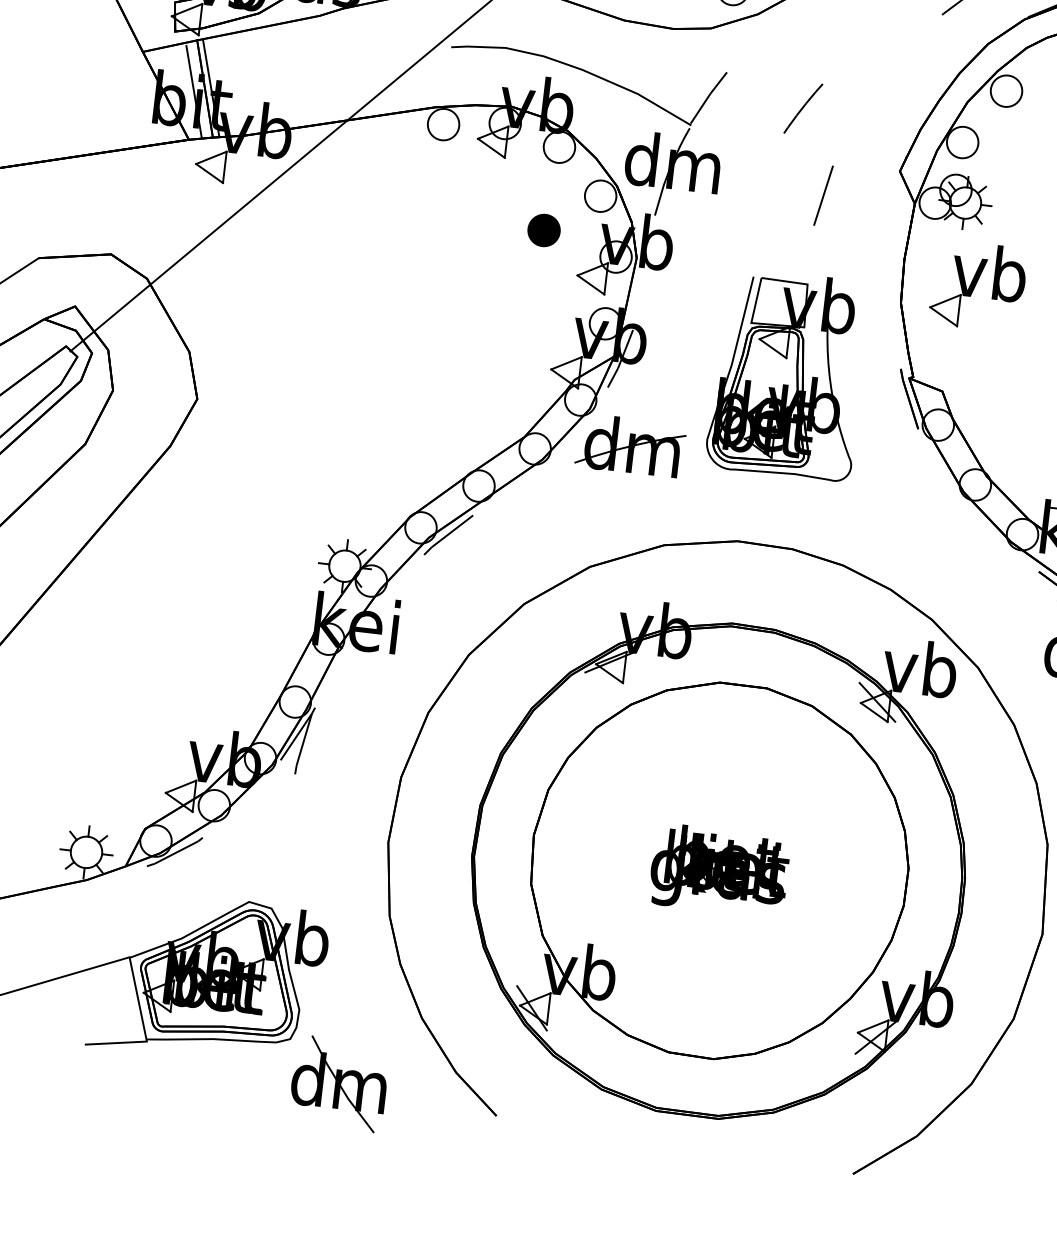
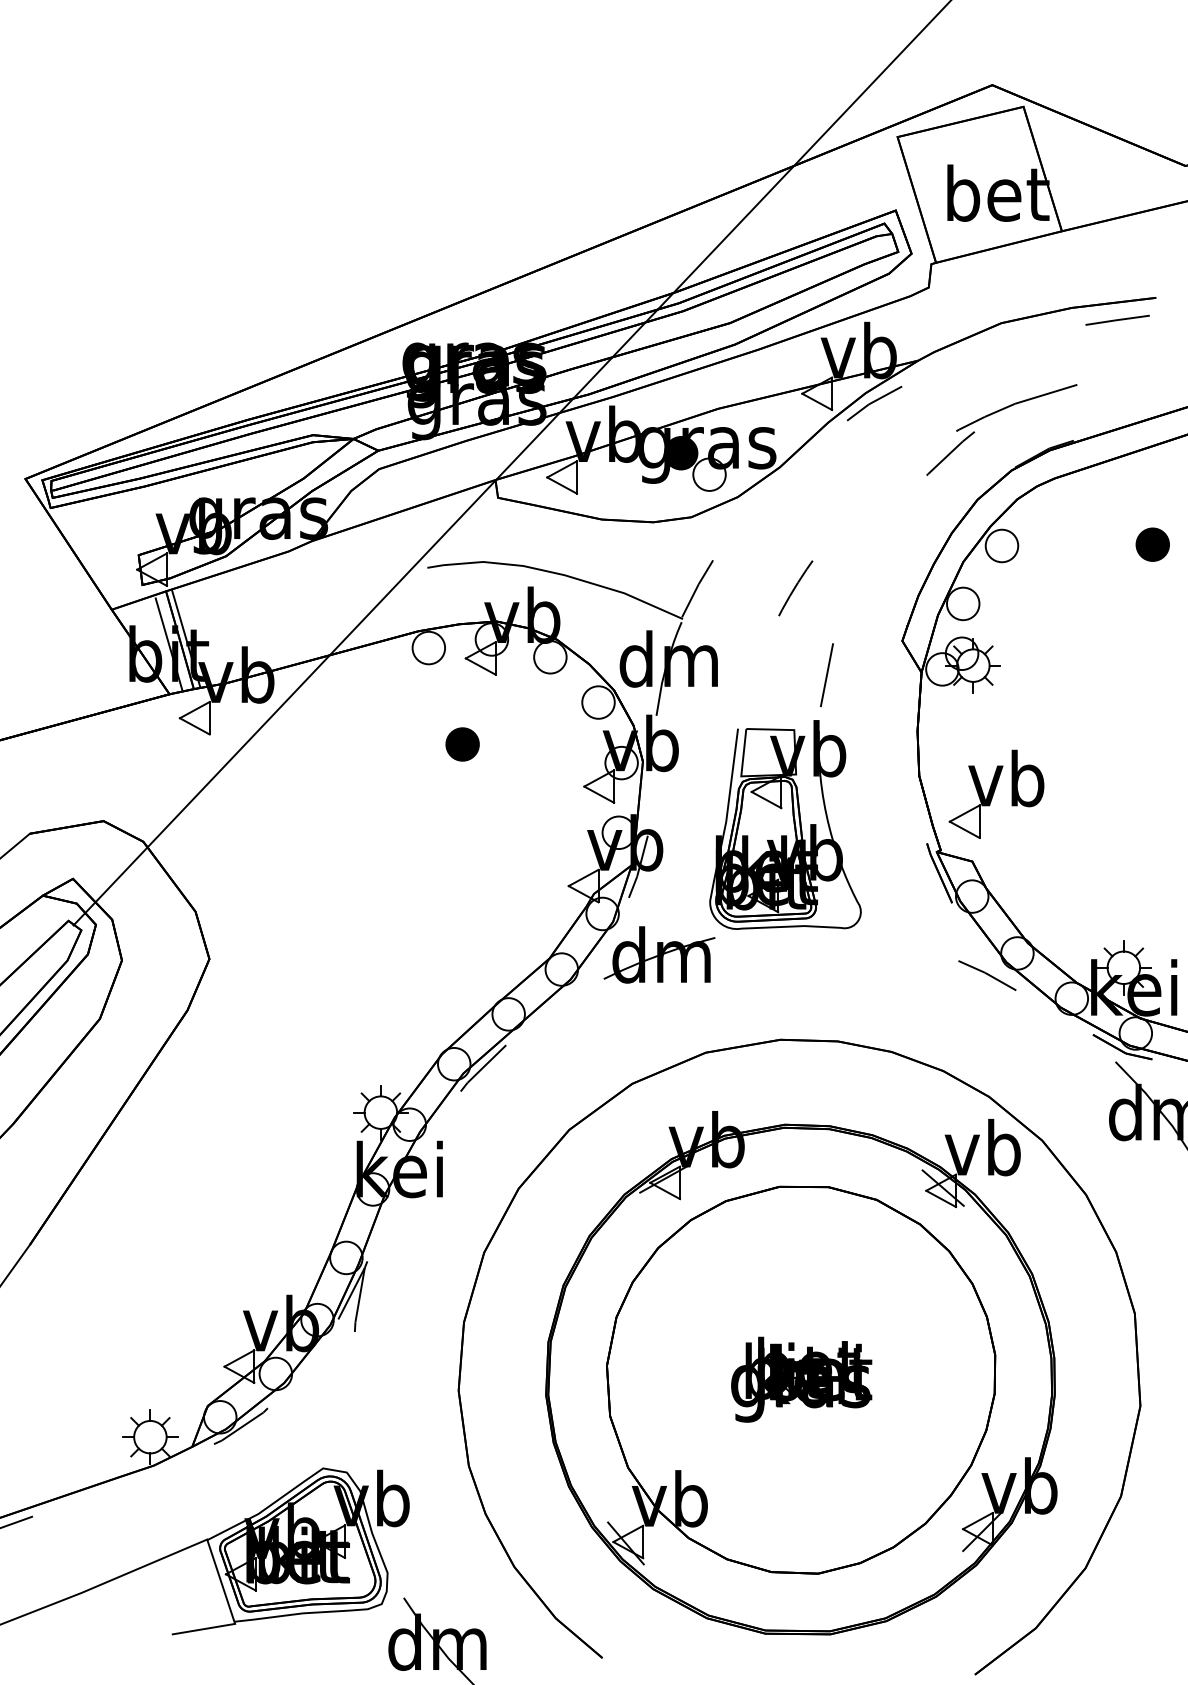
part: (543, 230) -> (462, 744), moved
part: (978, 285) -> (996, 793), moved
part: (788, 374) -> (785, 824), moved
line: (944, 502) -> (987, 975), added

